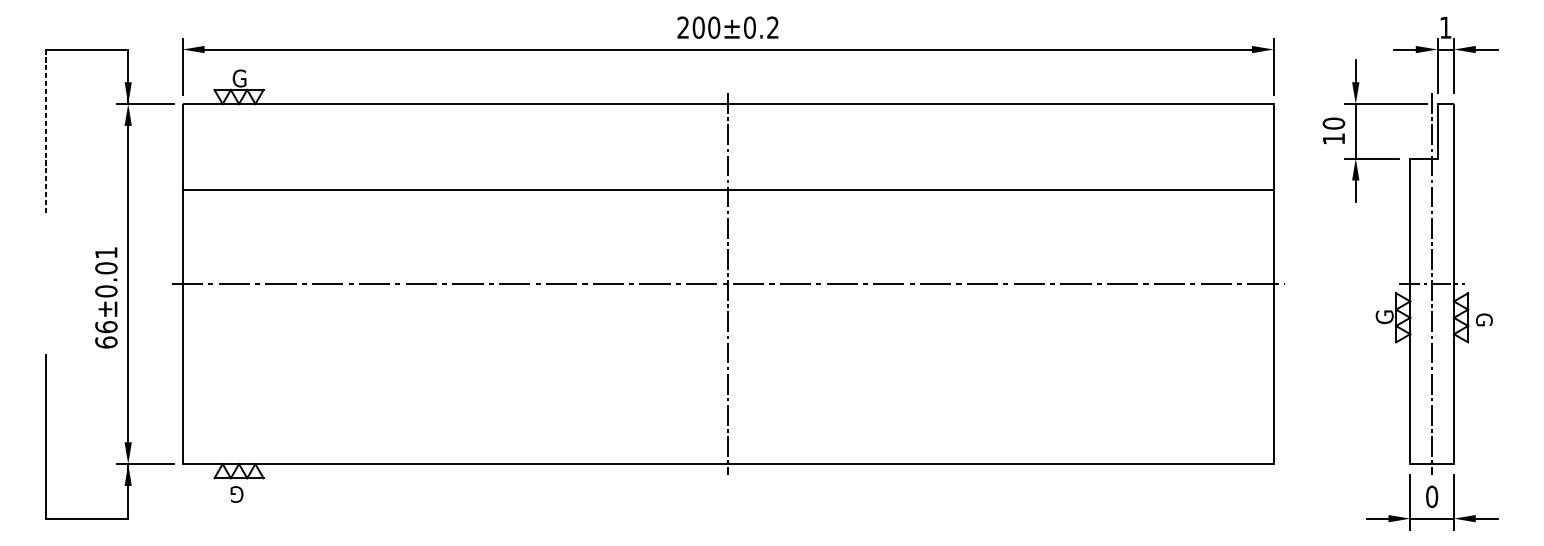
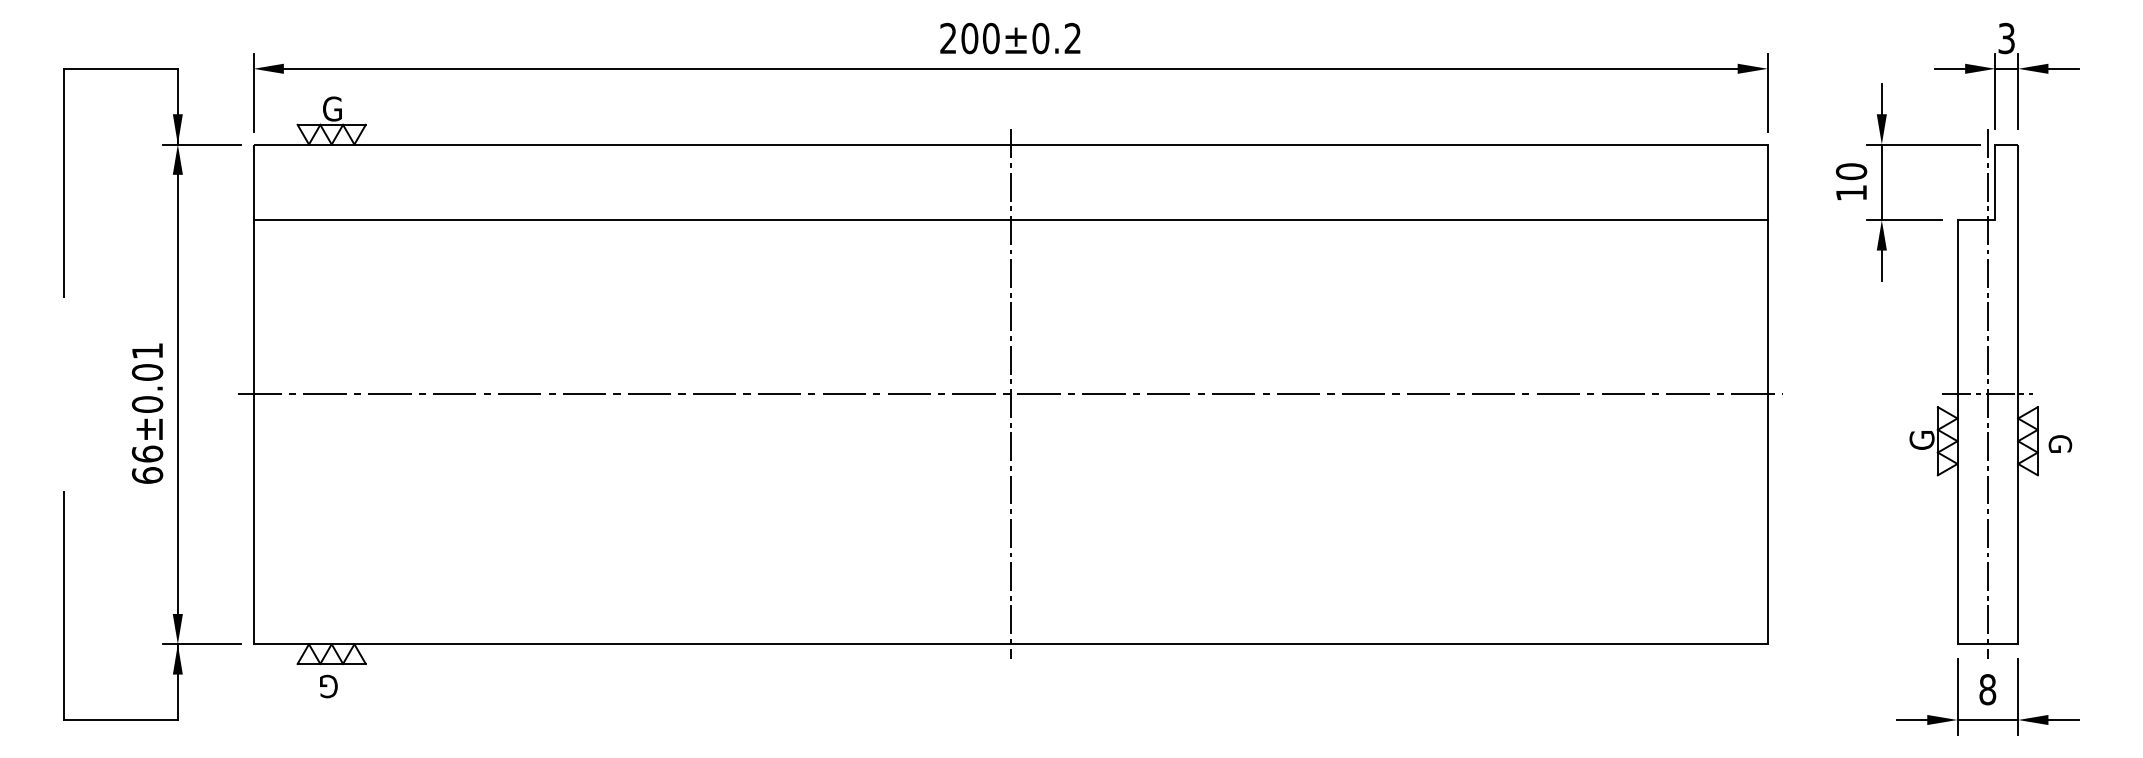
text: (1445, 27) -> (2006, 38), 1 -> 3
line: (46, 131) -> (64, 182), dashed -> solid
line: (728, 190) -> (1010, 220), moved
text: (1431, 496) -> (1987, 689), 0 -> 8

